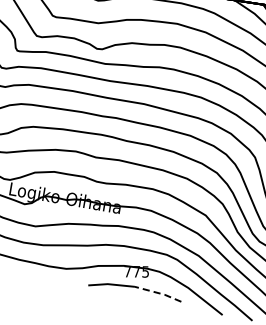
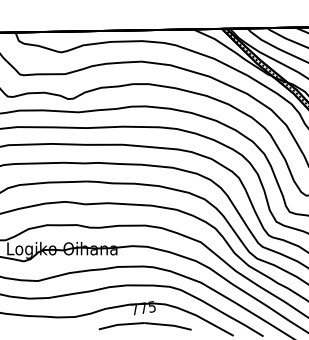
line: (158, 293) -> (168, 325), dashed -> solid

